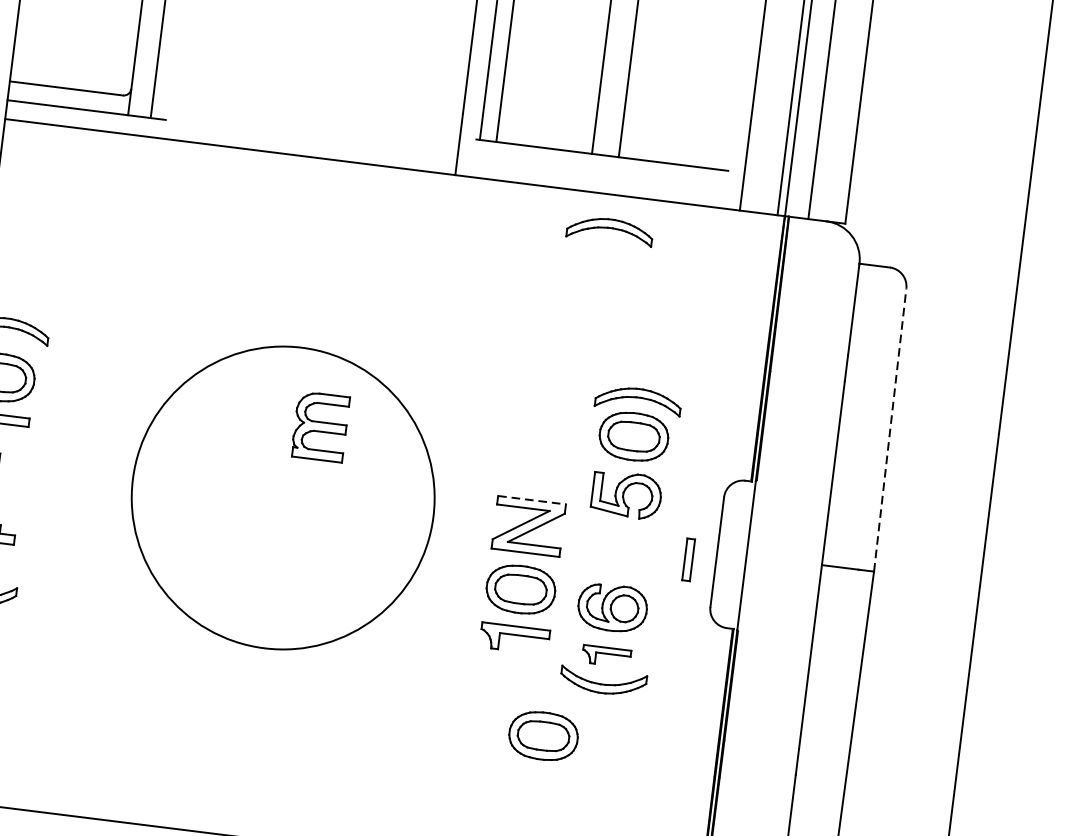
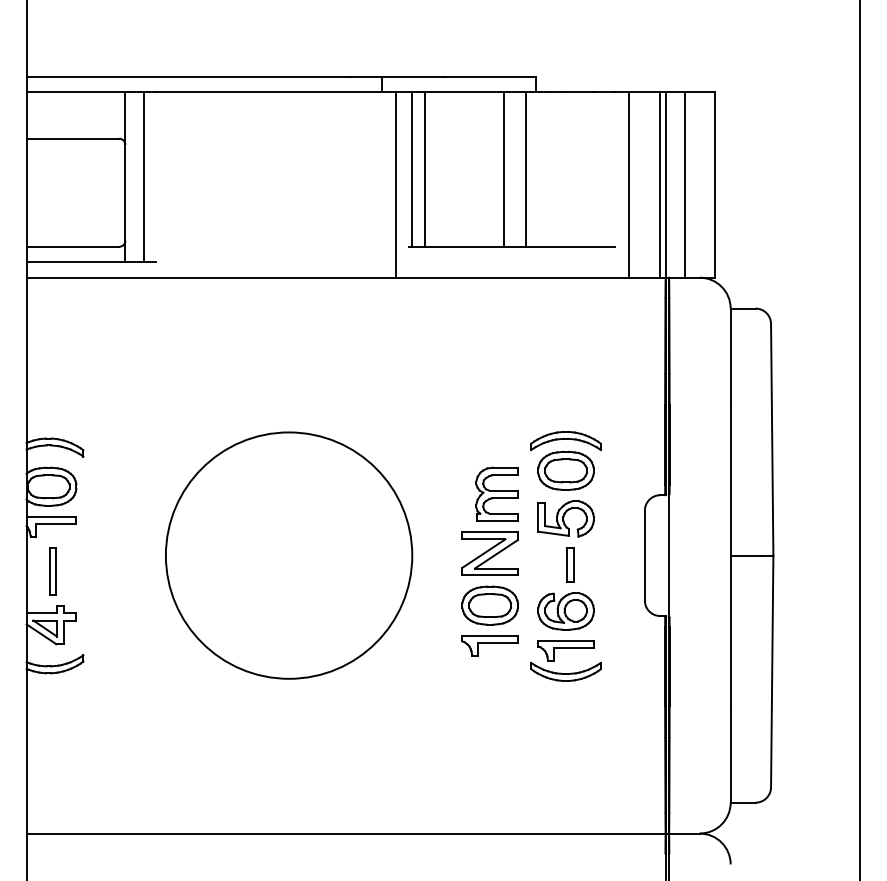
part: (609, 230) -> (525, 306), removed
part: (319, 425) -> (496, 493), moved
line: (890, 429) -> (772, 439), dashed -> solid
line: (532, 500) -> (490, 532), dashed -> solid
part: (688, 559) -> (570, 564), moved
part: (605, 655) -> (565, 650), size x1.43
part: (542, 735) -> (522, 721), removed

